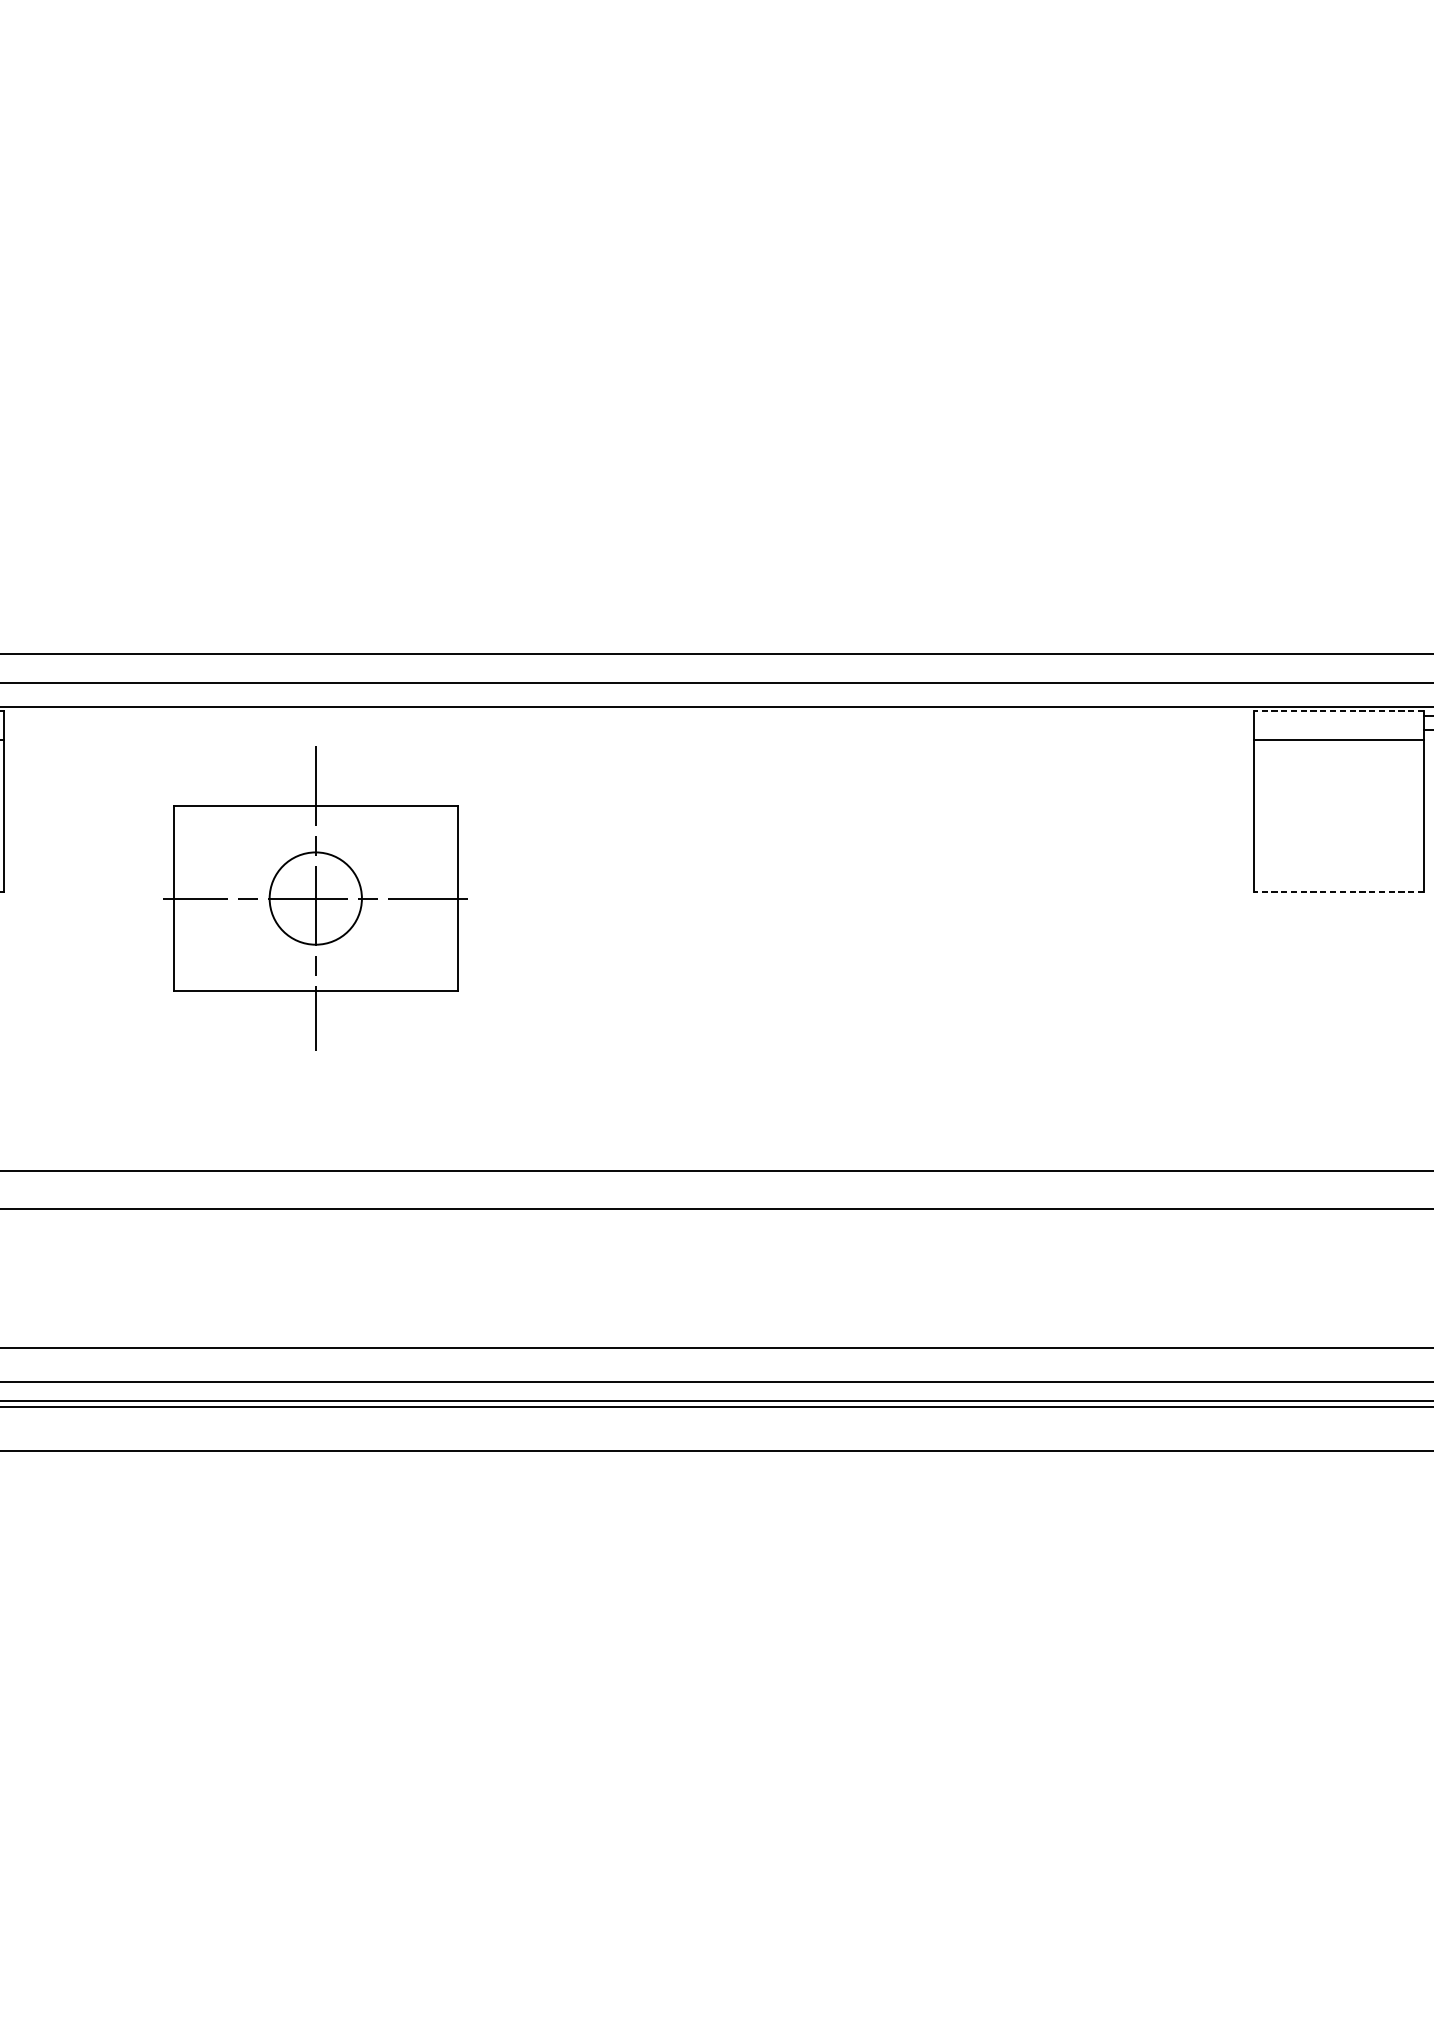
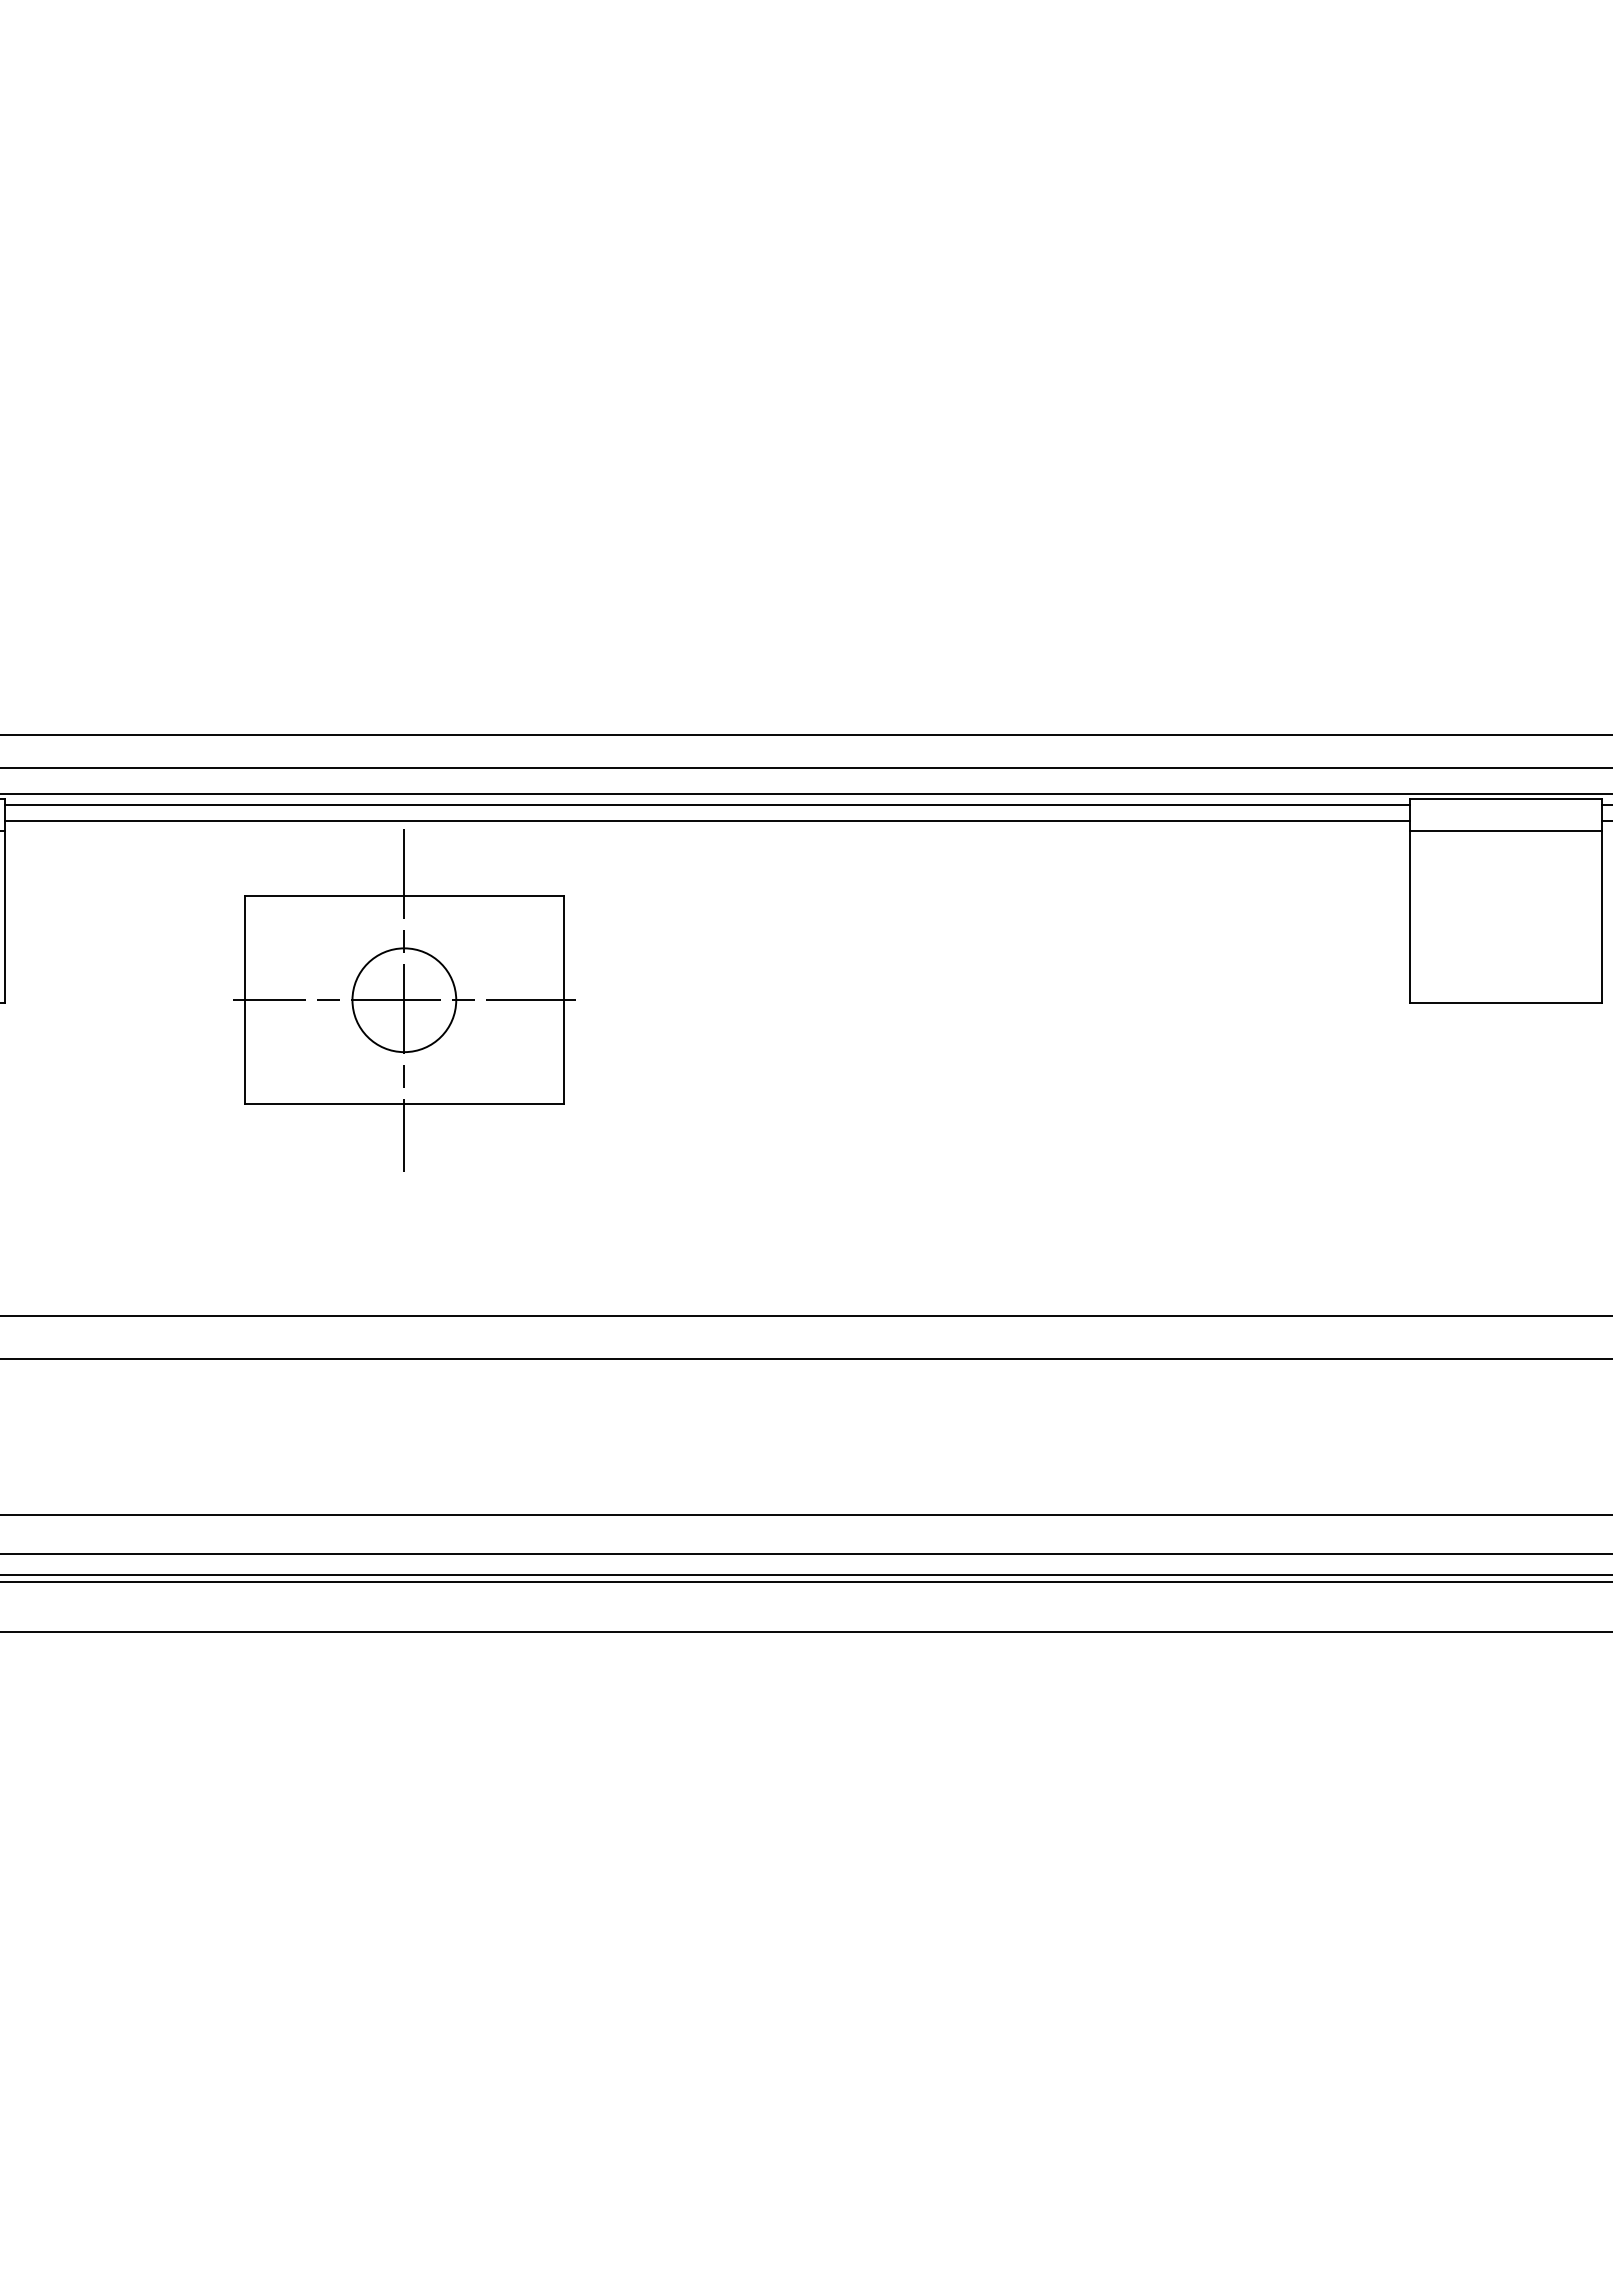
line: (1339, 711) -> (1506, 799), dashed -> solid
line: (628, 715) -> (707, 804), added
line: (628, 729) -> (707, 820), added
line: (1339, 892) -> (1506, 1003), dashed -> solid
part: (315, 898) -> (404, 1000), moved

